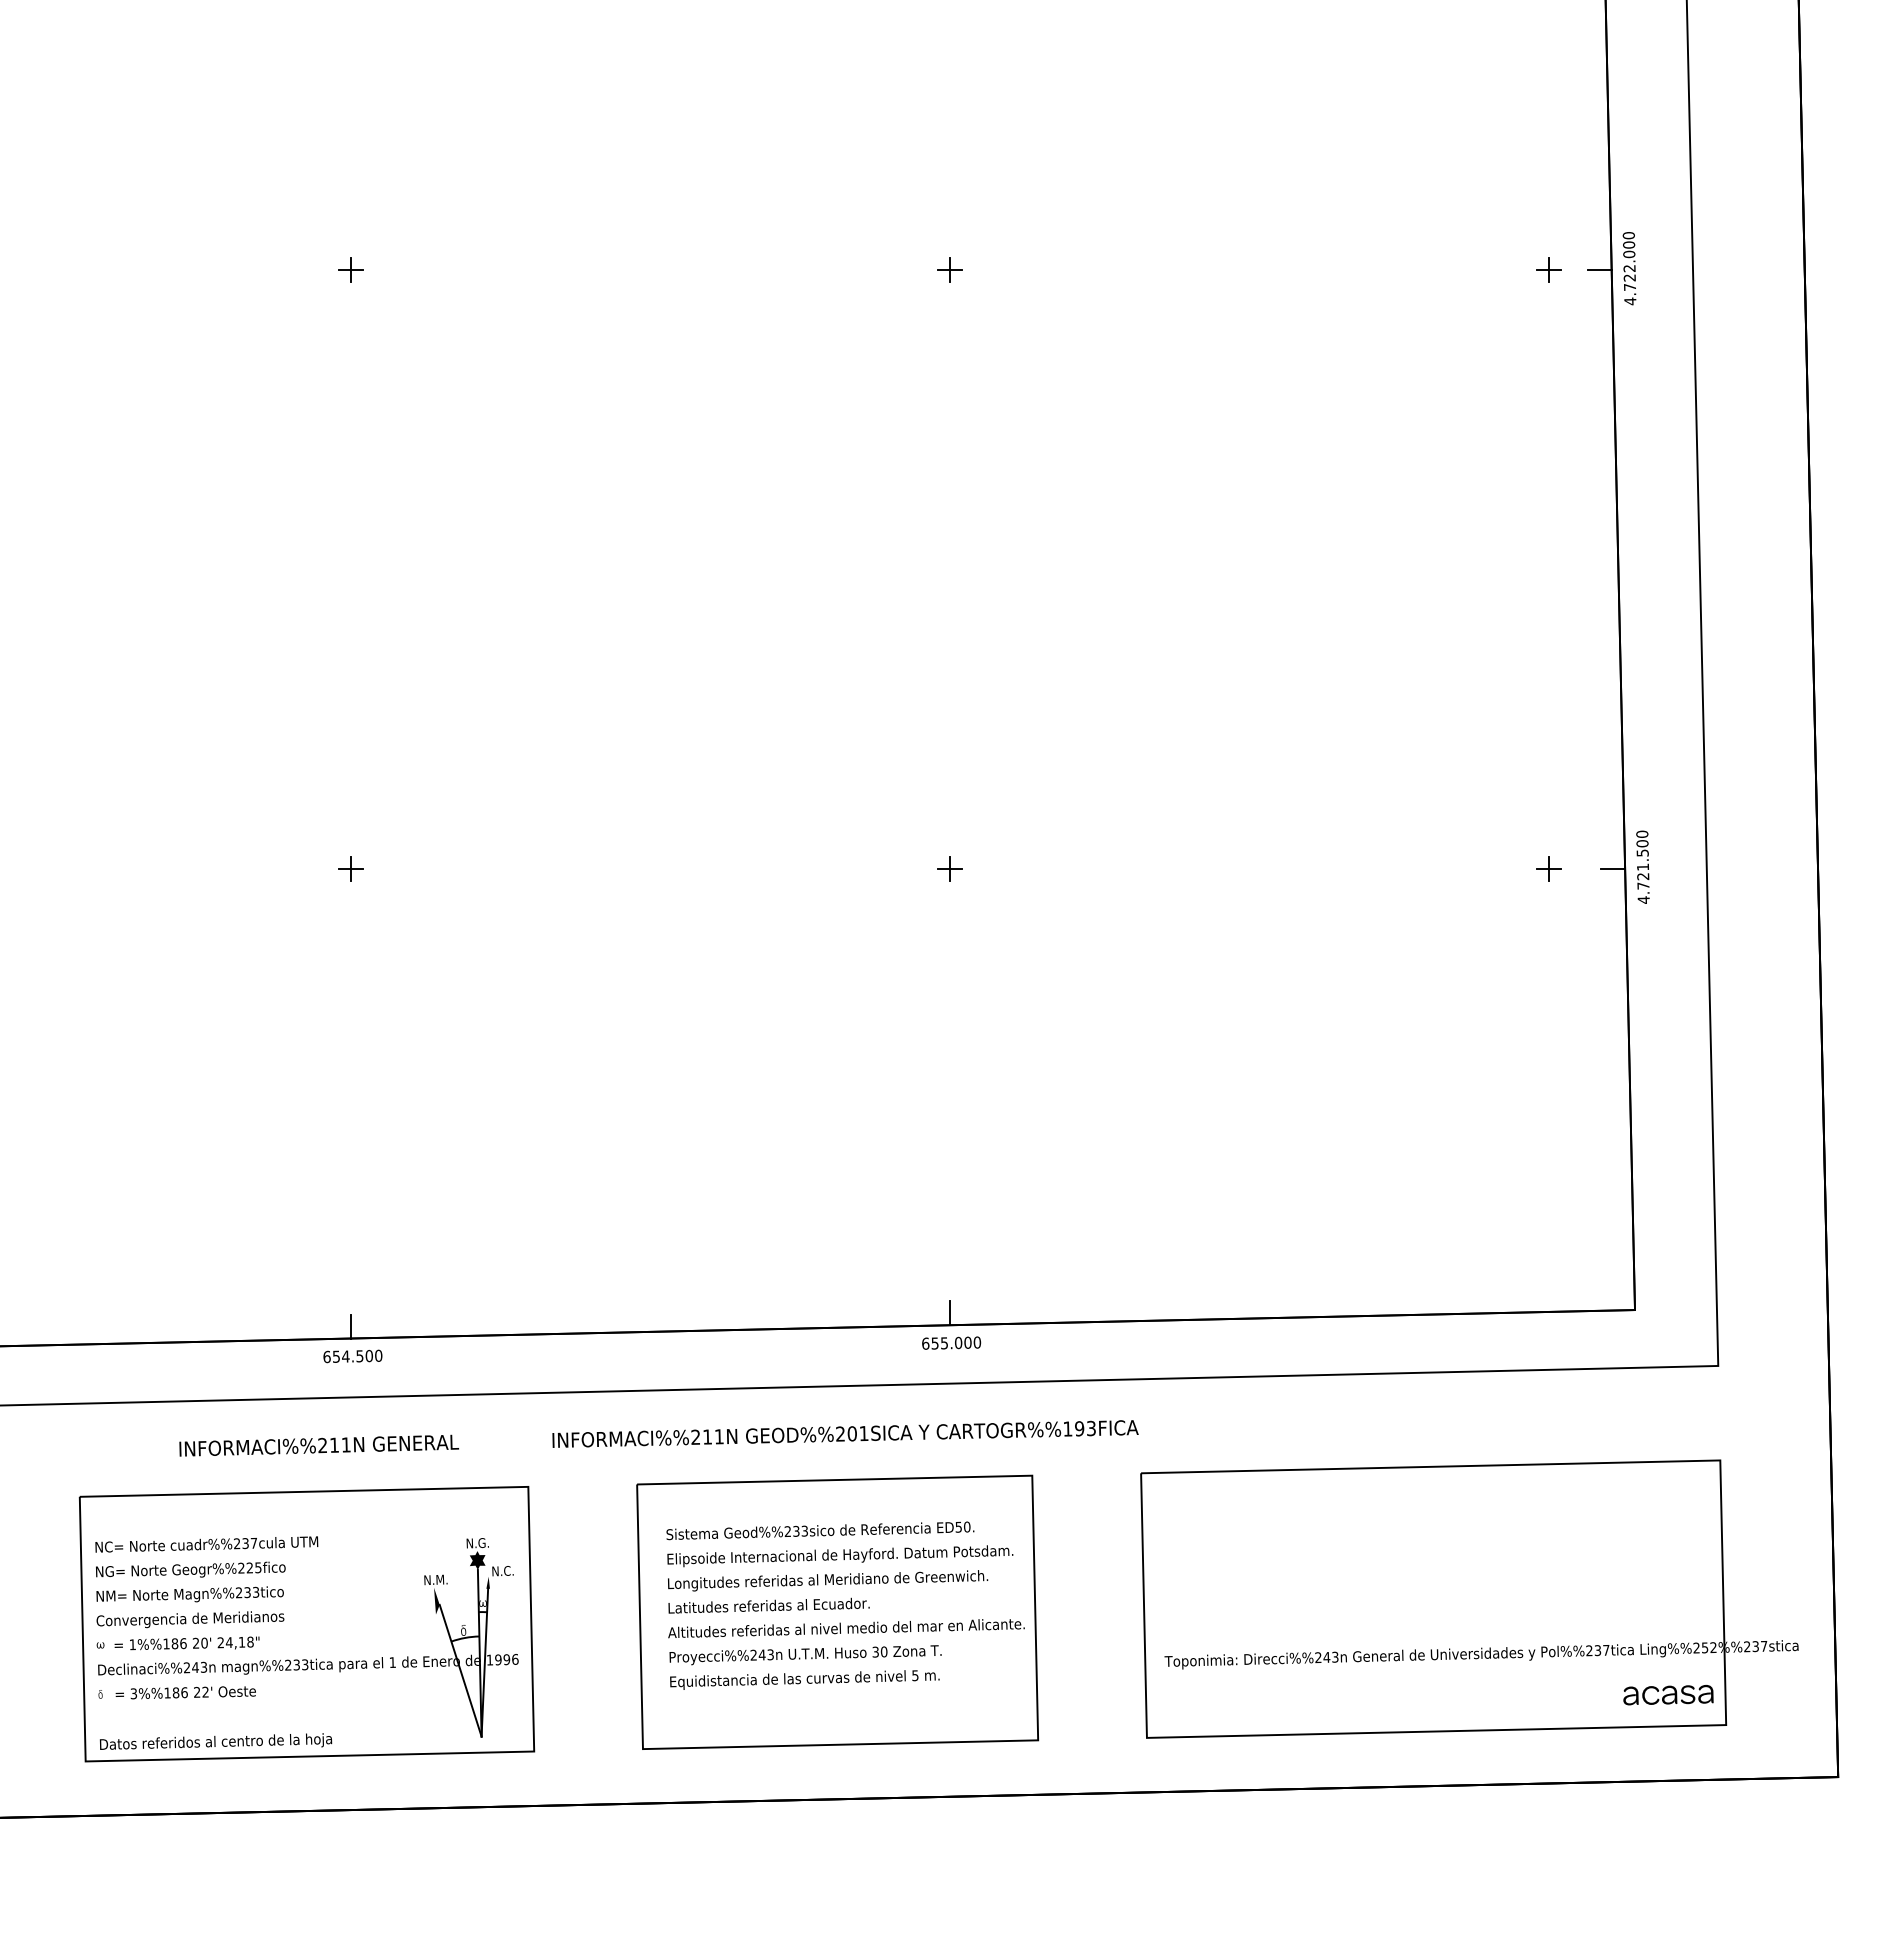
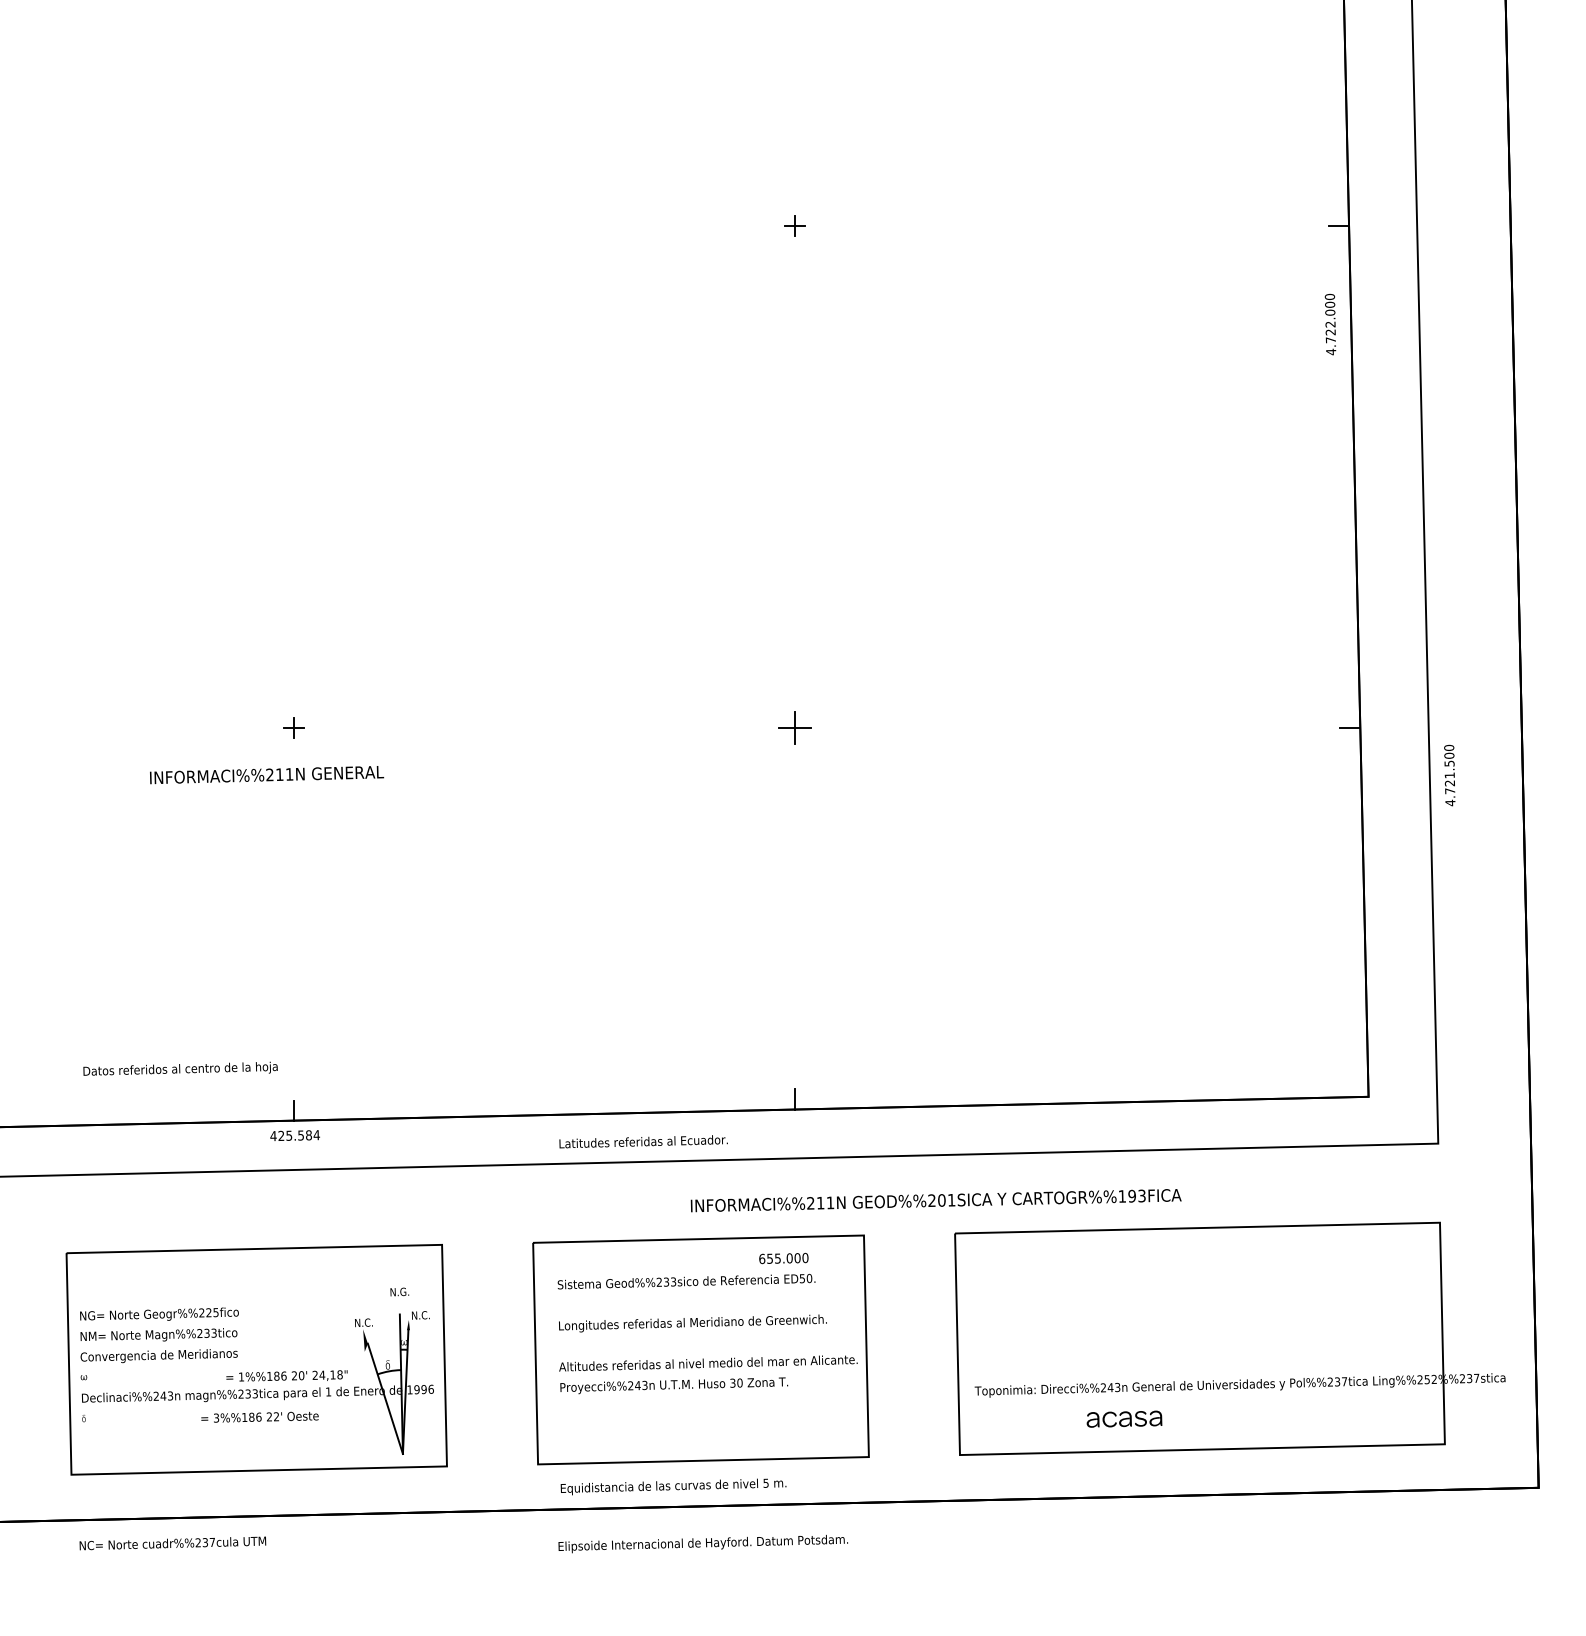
text: (1629, 268) -> (1330, 324), moved
part: (350, 269) -> (293, 225), removed
part: (1548, 269) -> (1296, 225), removed
text: (1642, 866) -> (1449, 774), moved
part: (949, 868) -> (794, 727), size x1.6
part: (1548, 868) -> (1296, 727), removed
text: (951, 1342) -> (783, 1257), moved
text: (352, 1356) -> (294, 1135), 654.500 -> 425.584
text: (845, 1433) -> (936, 1200), moved
text: (318, 1445) -> (266, 774), moved
text: (206, 1544) -> (172, 1543), moved
text: (840, 1556) -> (703, 1544), moved
fill: (477, 1560) -> (399, 1306), removed
text: (441, 1579) -> (369, 1322), N.M. -> N.C.
text: (768, 1605) -> (643, 1141), moved
text: (186, 1643) -> (286, 1375), moved
text: (804, 1679) -> (673, 1486), moved
text: (185, 1692) -> (259, 1417), moved
part: (1668, 1695) -> (1124, 1419), moved
text: (216, 1741) -> (181, 1068), moved

